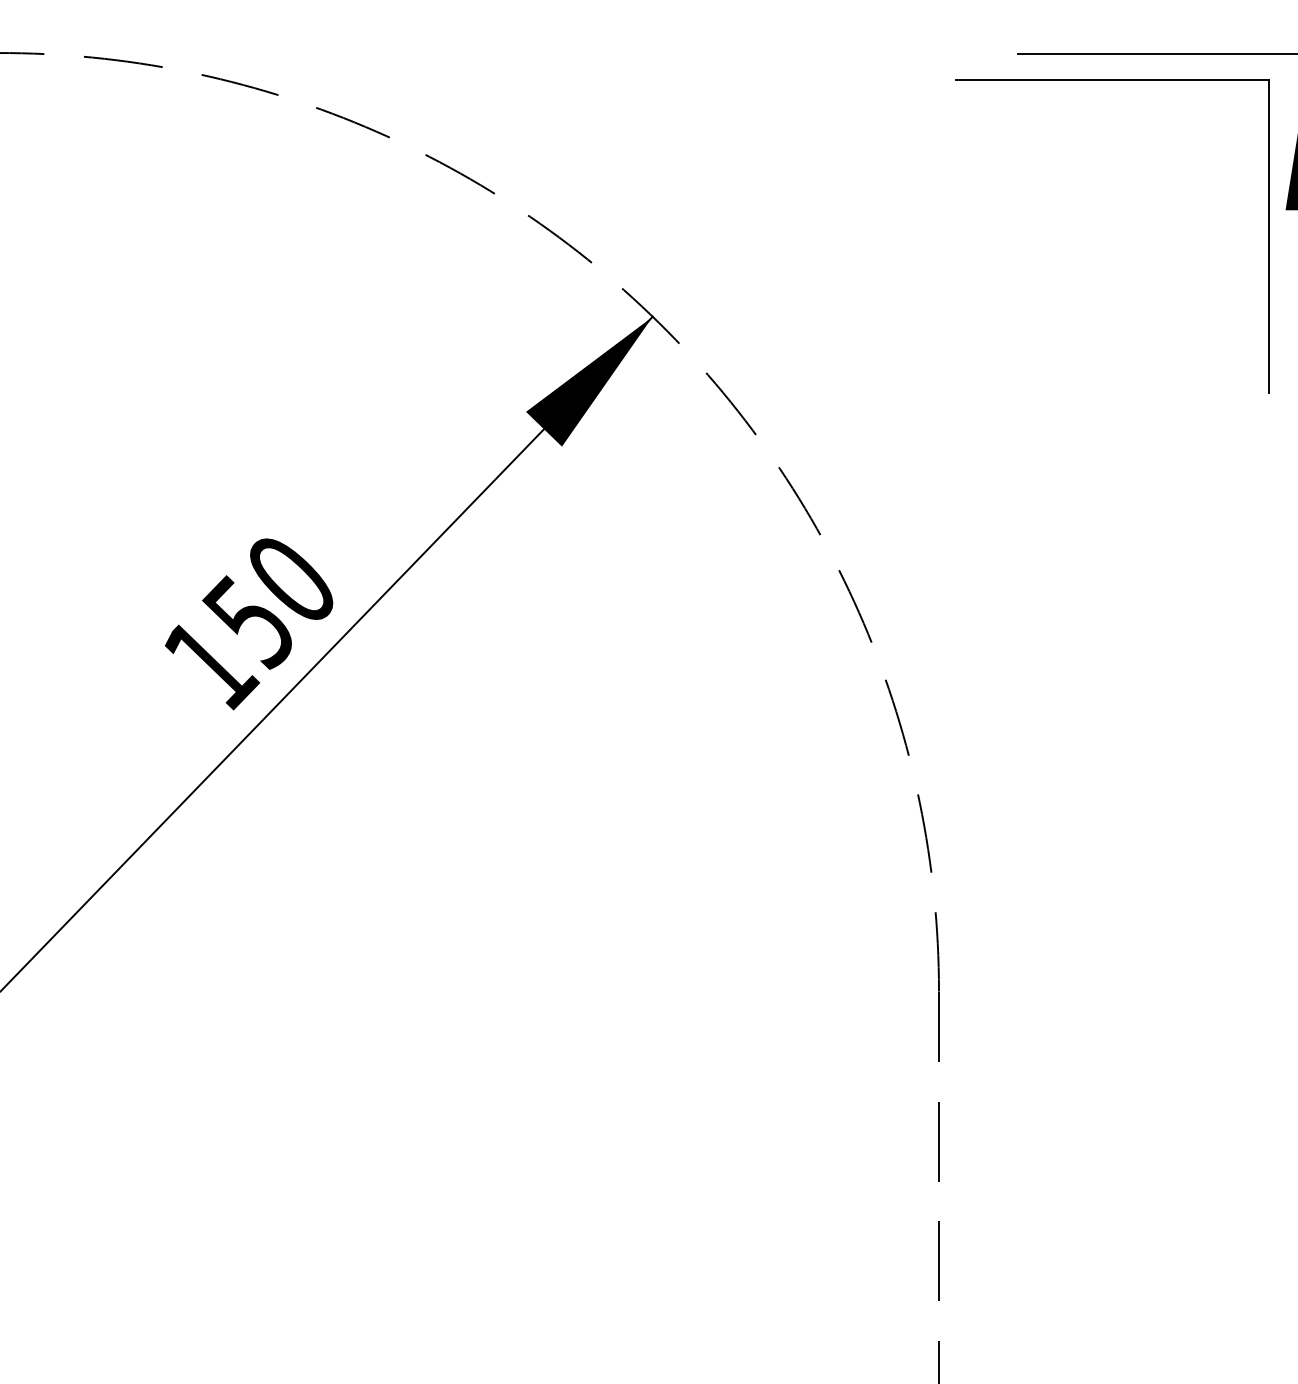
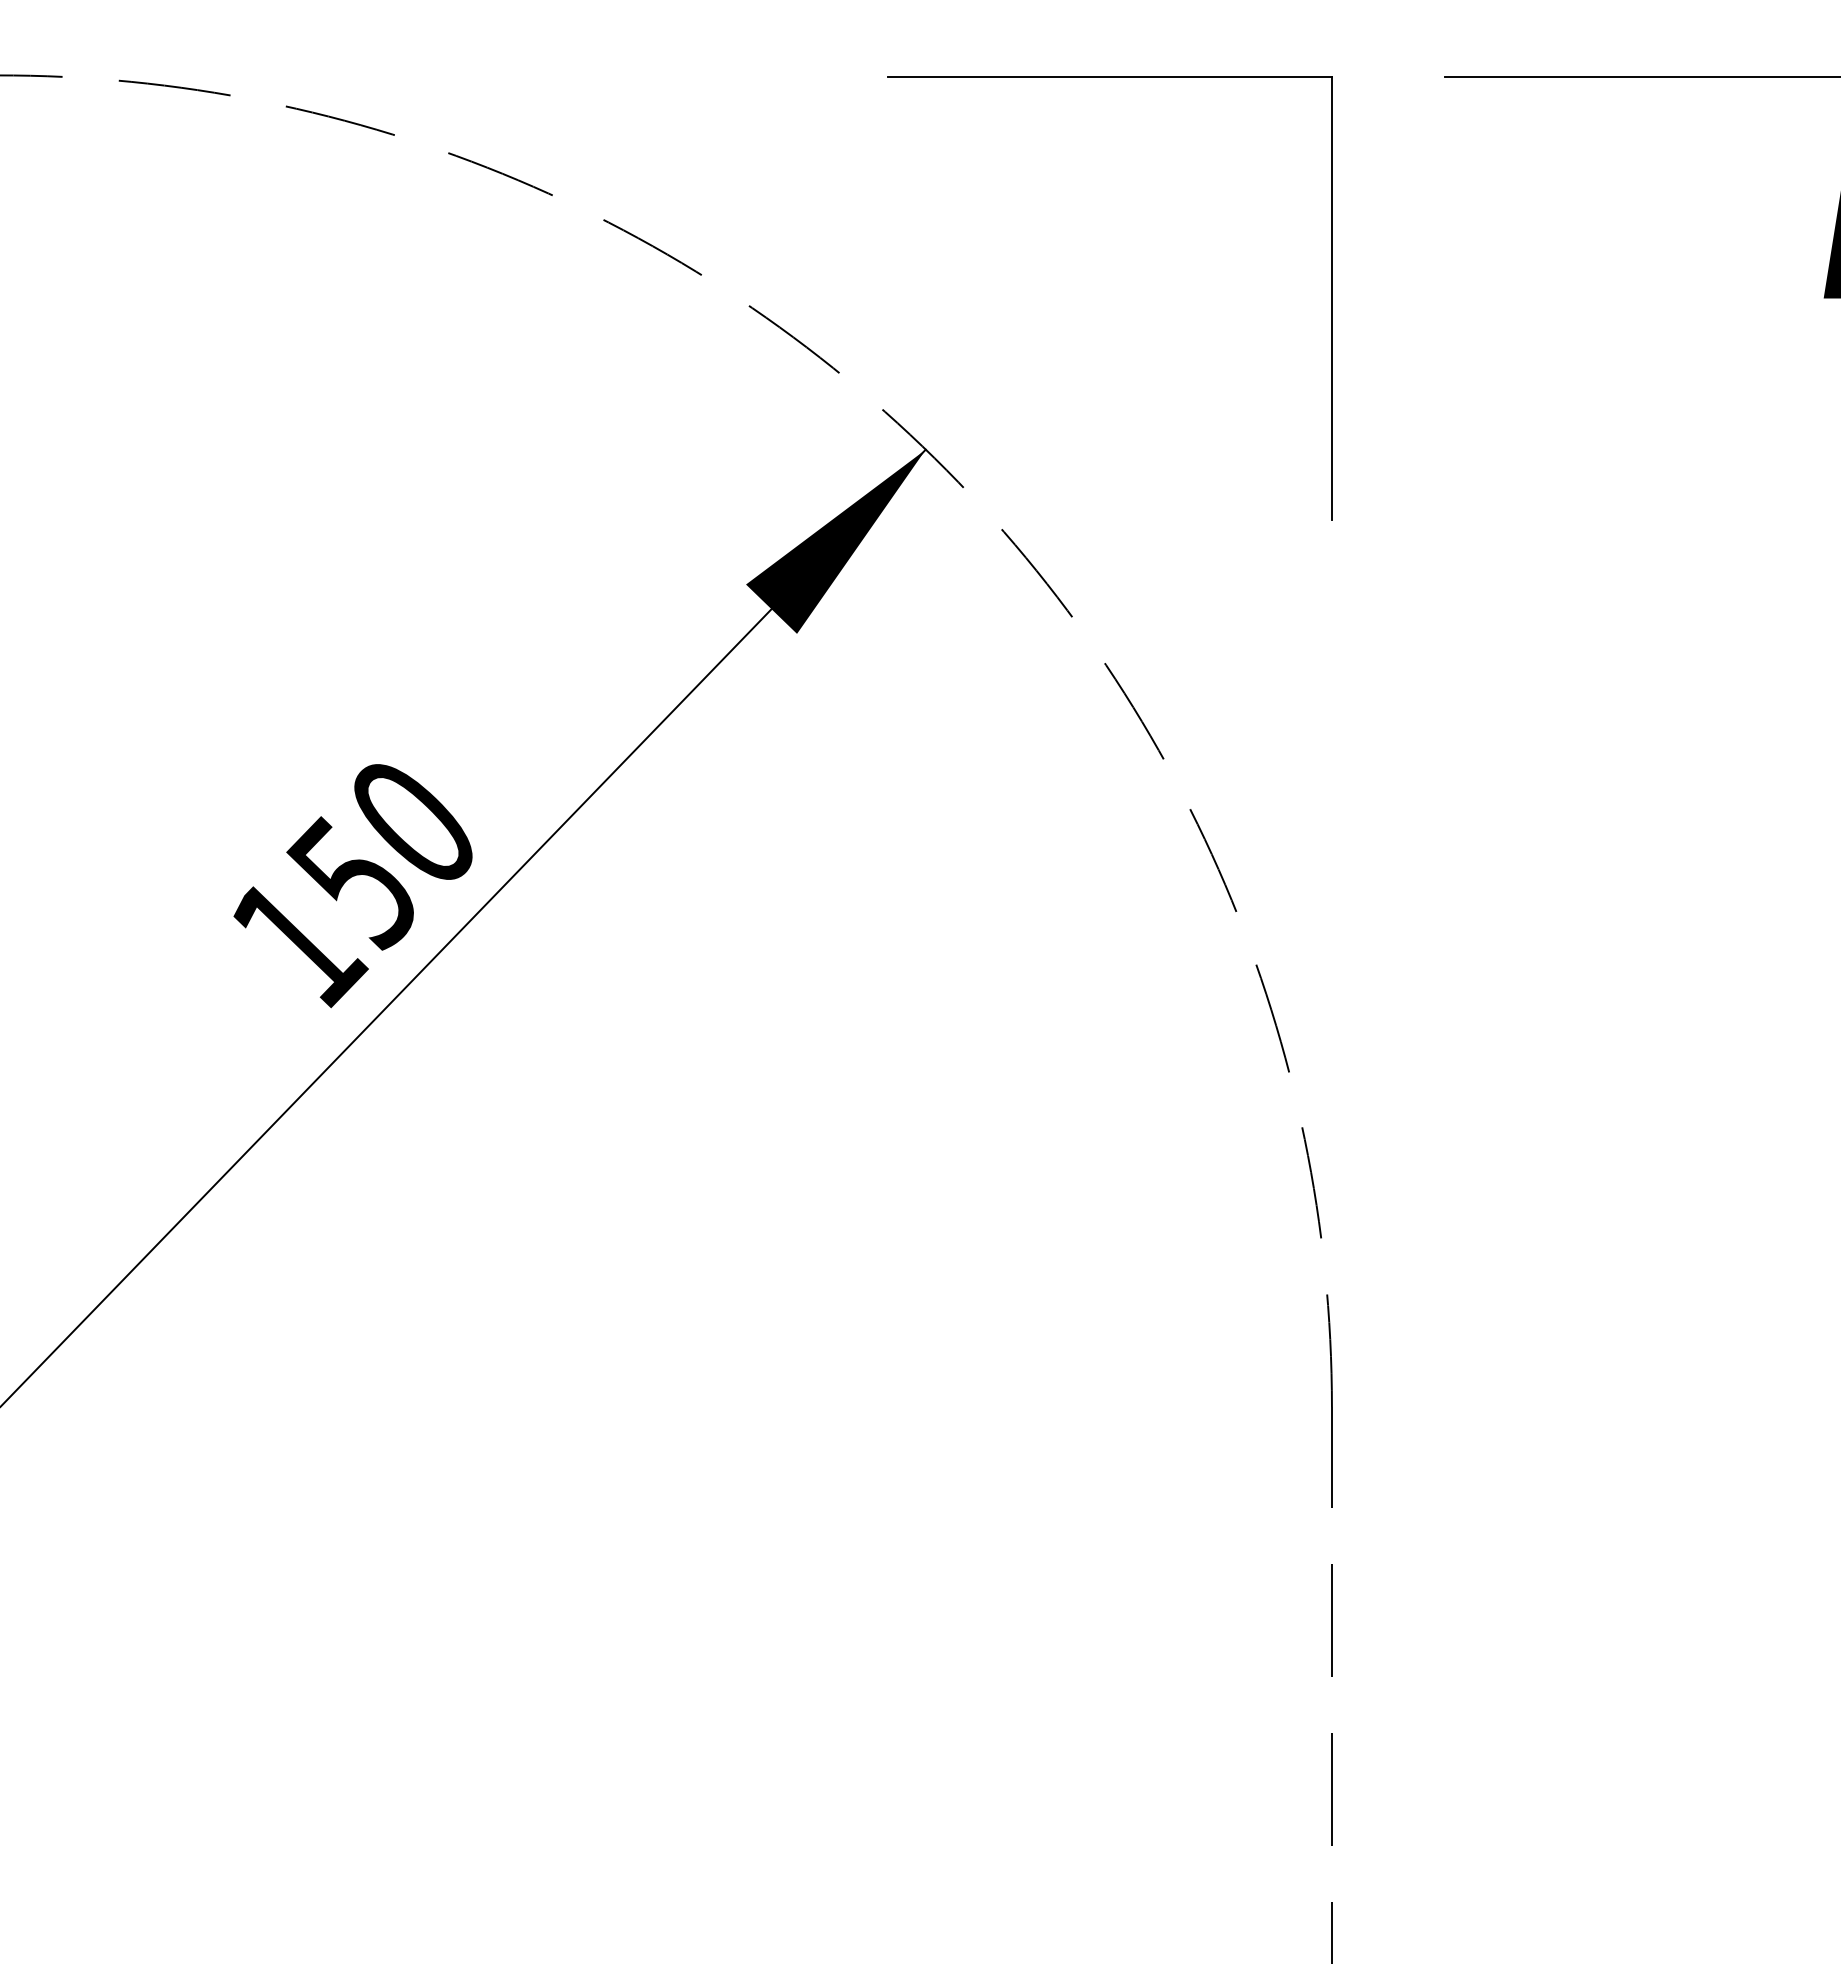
part: (1112, 80) -> (1109, 77), moved

